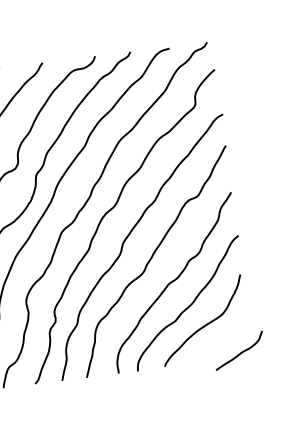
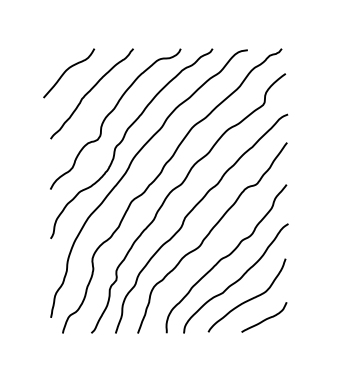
curve: (240, 351) -> (265, 318), moved

